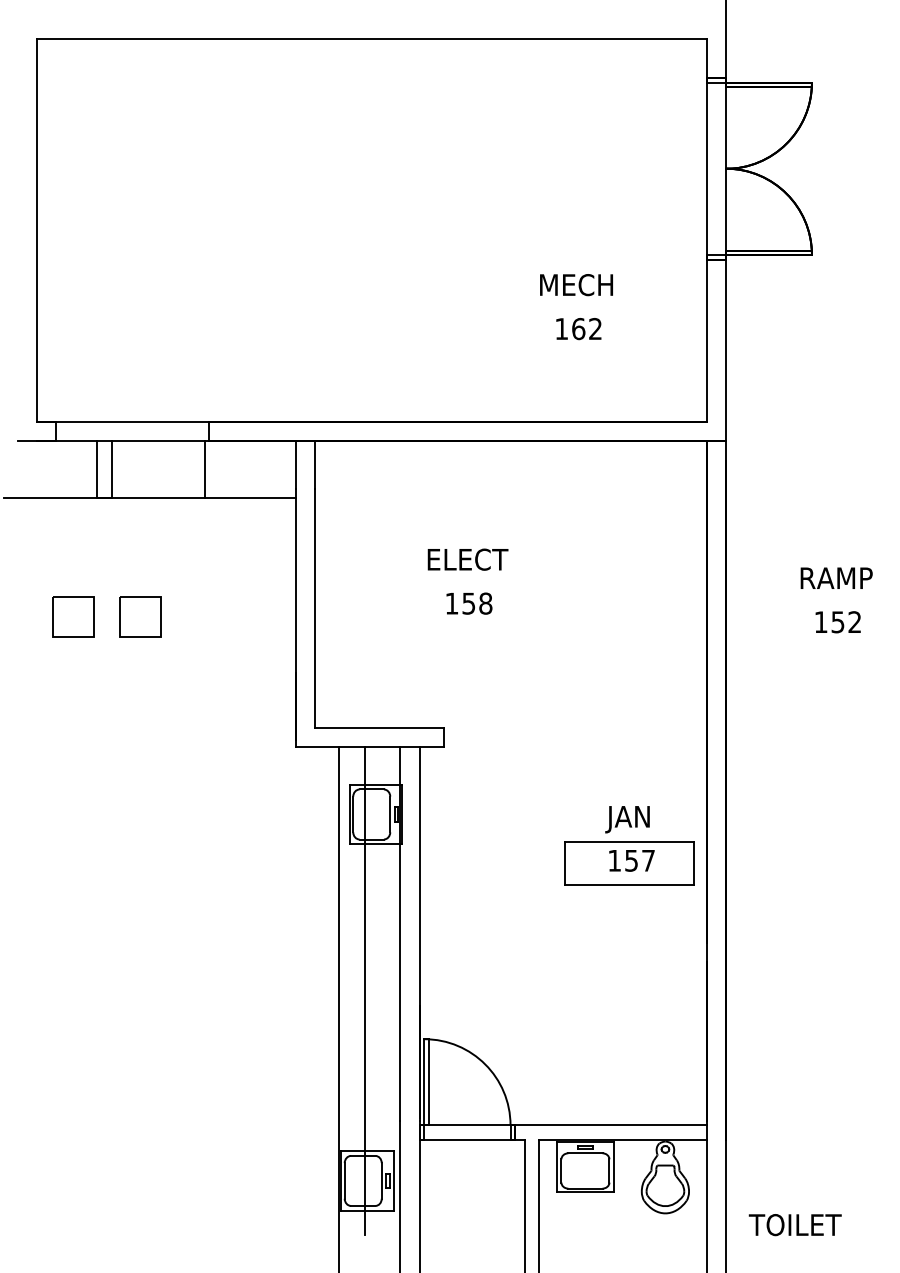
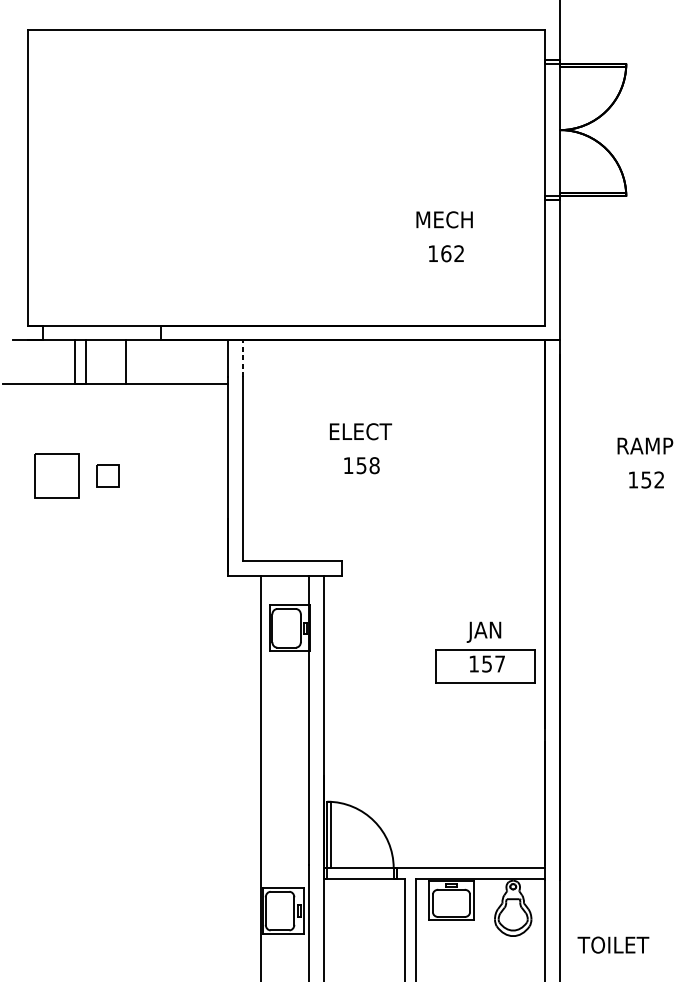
line: (315, 465) -> (243, 359), solid -> dashed
line: (205, 469) -> (125, 362), moved
part: (73, 616) -> (56, 475), size x1.4
part: (140, 616) -> (108, 475), size x0.7
line: (365, 990) -> (281, 764), removed

